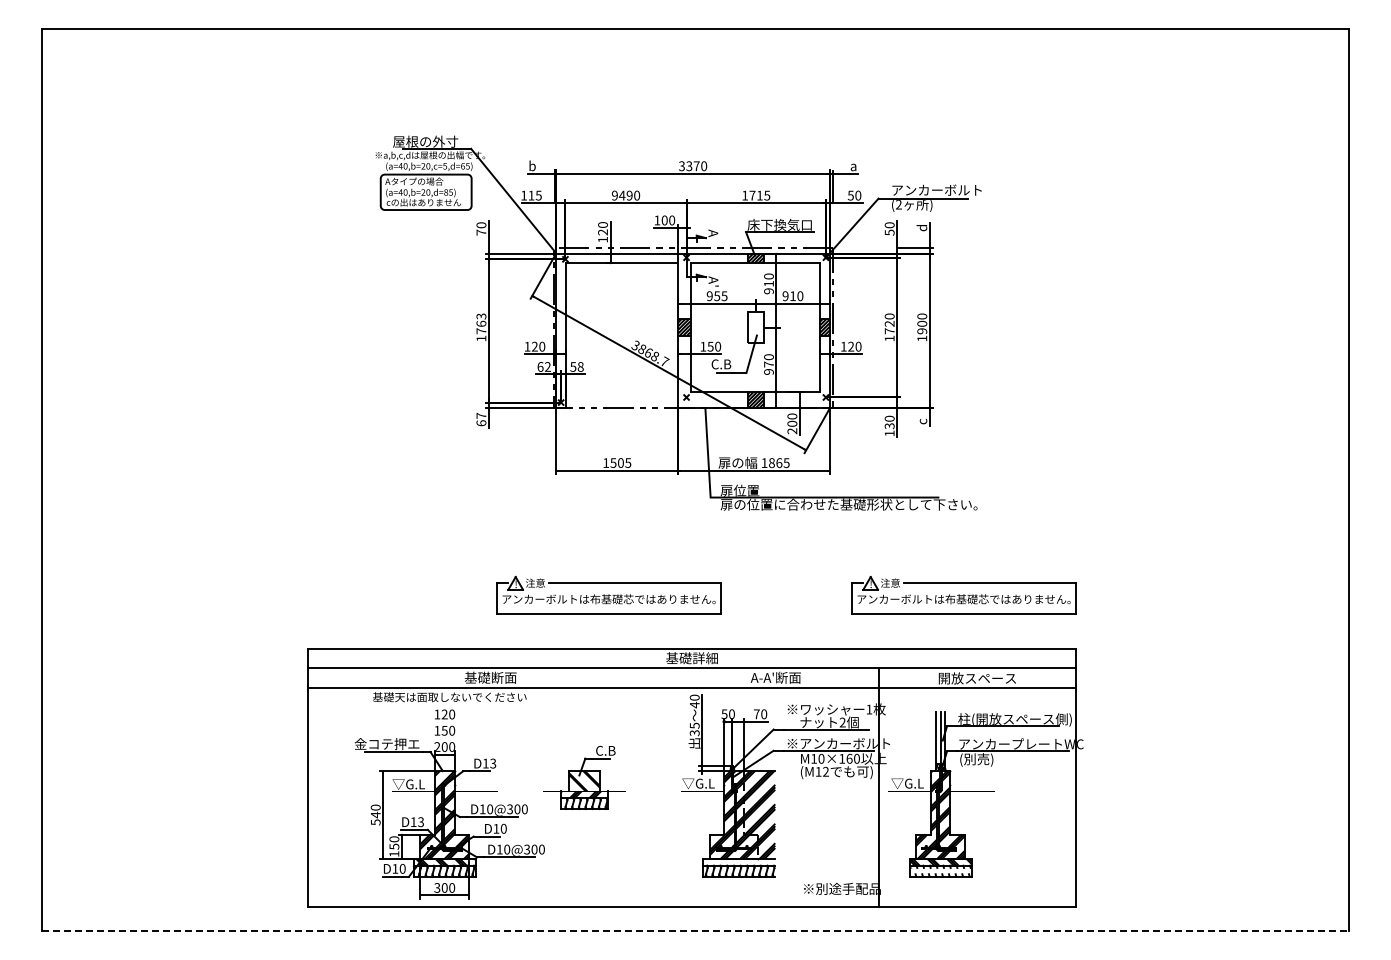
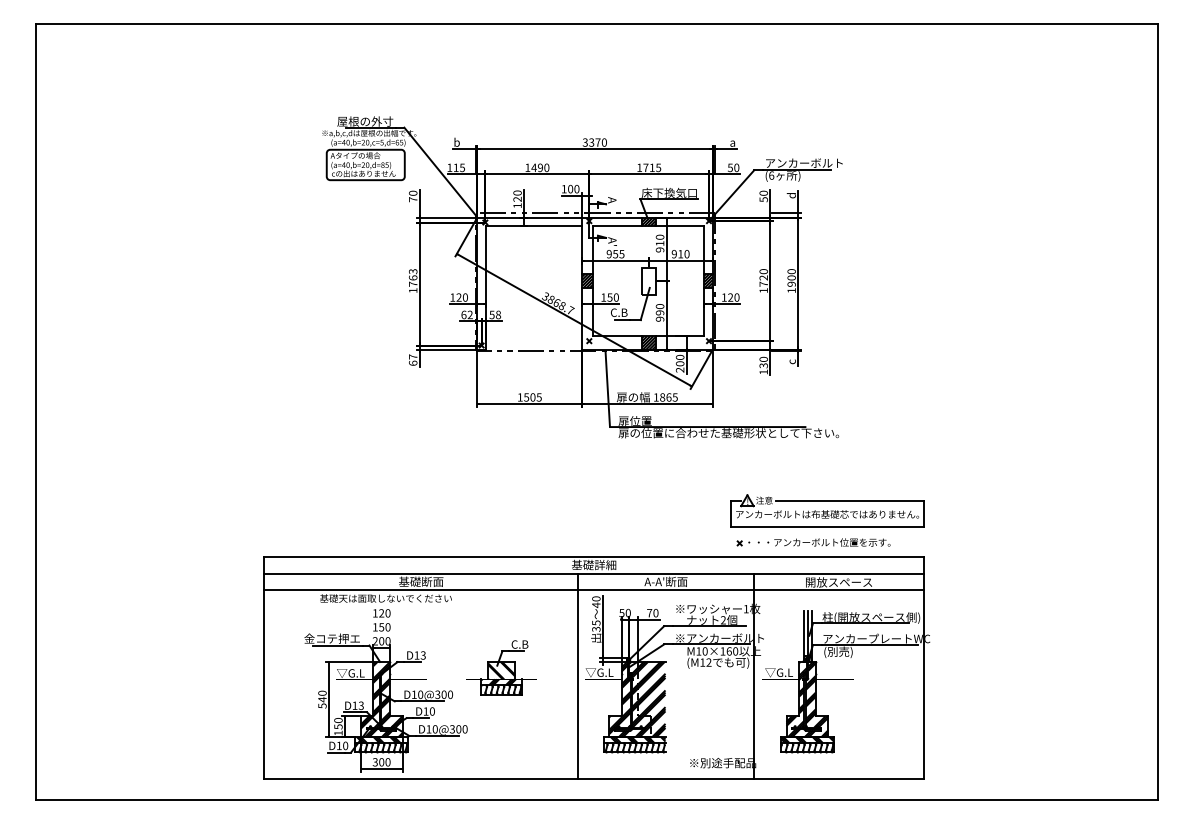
text: (614, 195) -> (527, 167), 9490 -> 1490
text: (898, 204) -> (771, 175), (2 -> (6
text: (768, 364) -> (659, 312), 970 -> 990
part: (608, 594) -> (522, 510), removed
part: (947, 631) -> (813, 542), added
line: (673, 787) -> (578, 676), added
hatch: (739, 861) -> (634, 739), added
hatch: (940, 870) -> (807, 747), added
line: (695, 931) -> (597, 799), dashed -> solid

